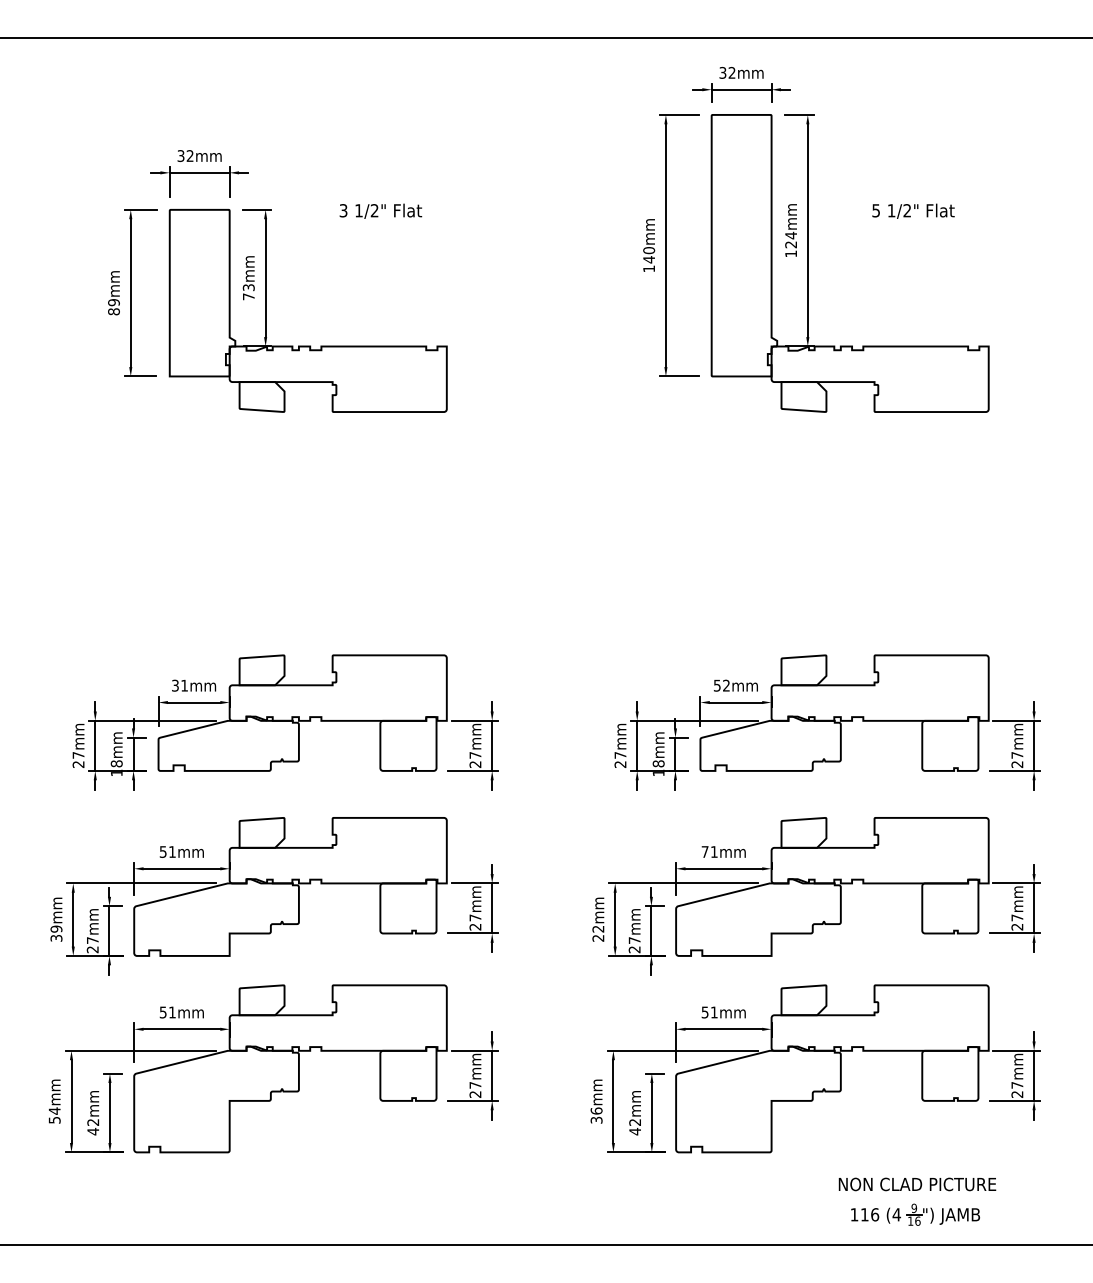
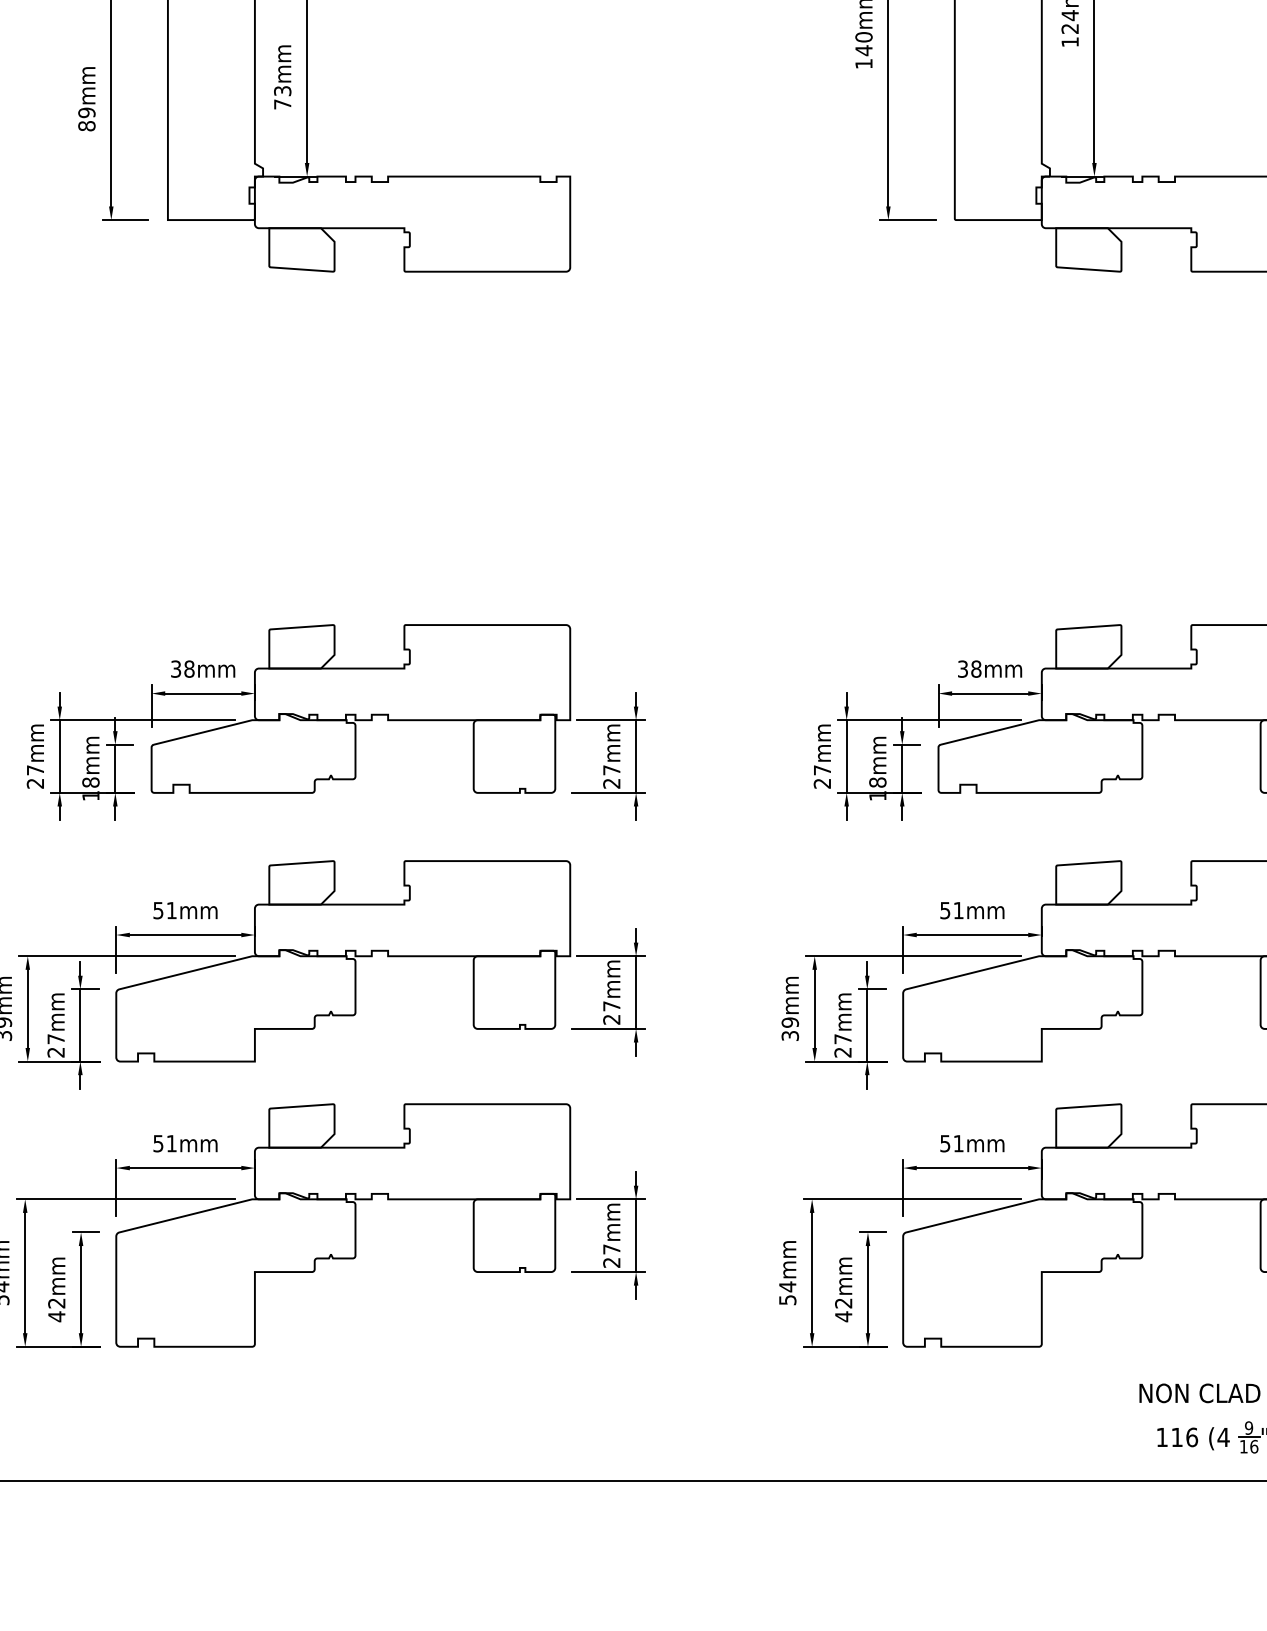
text: (184, 685) -> (189, 668), 31mm -> 38mm
text: (722, 685) -> (970, 668), 52mm -> 38mm
text: (704, 851) -> (944, 909), 71mm -> 51mm
text: (598, 933) -> (790, 1028), 22mm -> 39mm
text: (596, 1115) -> (787, 1293), 36mm -> 54mm

